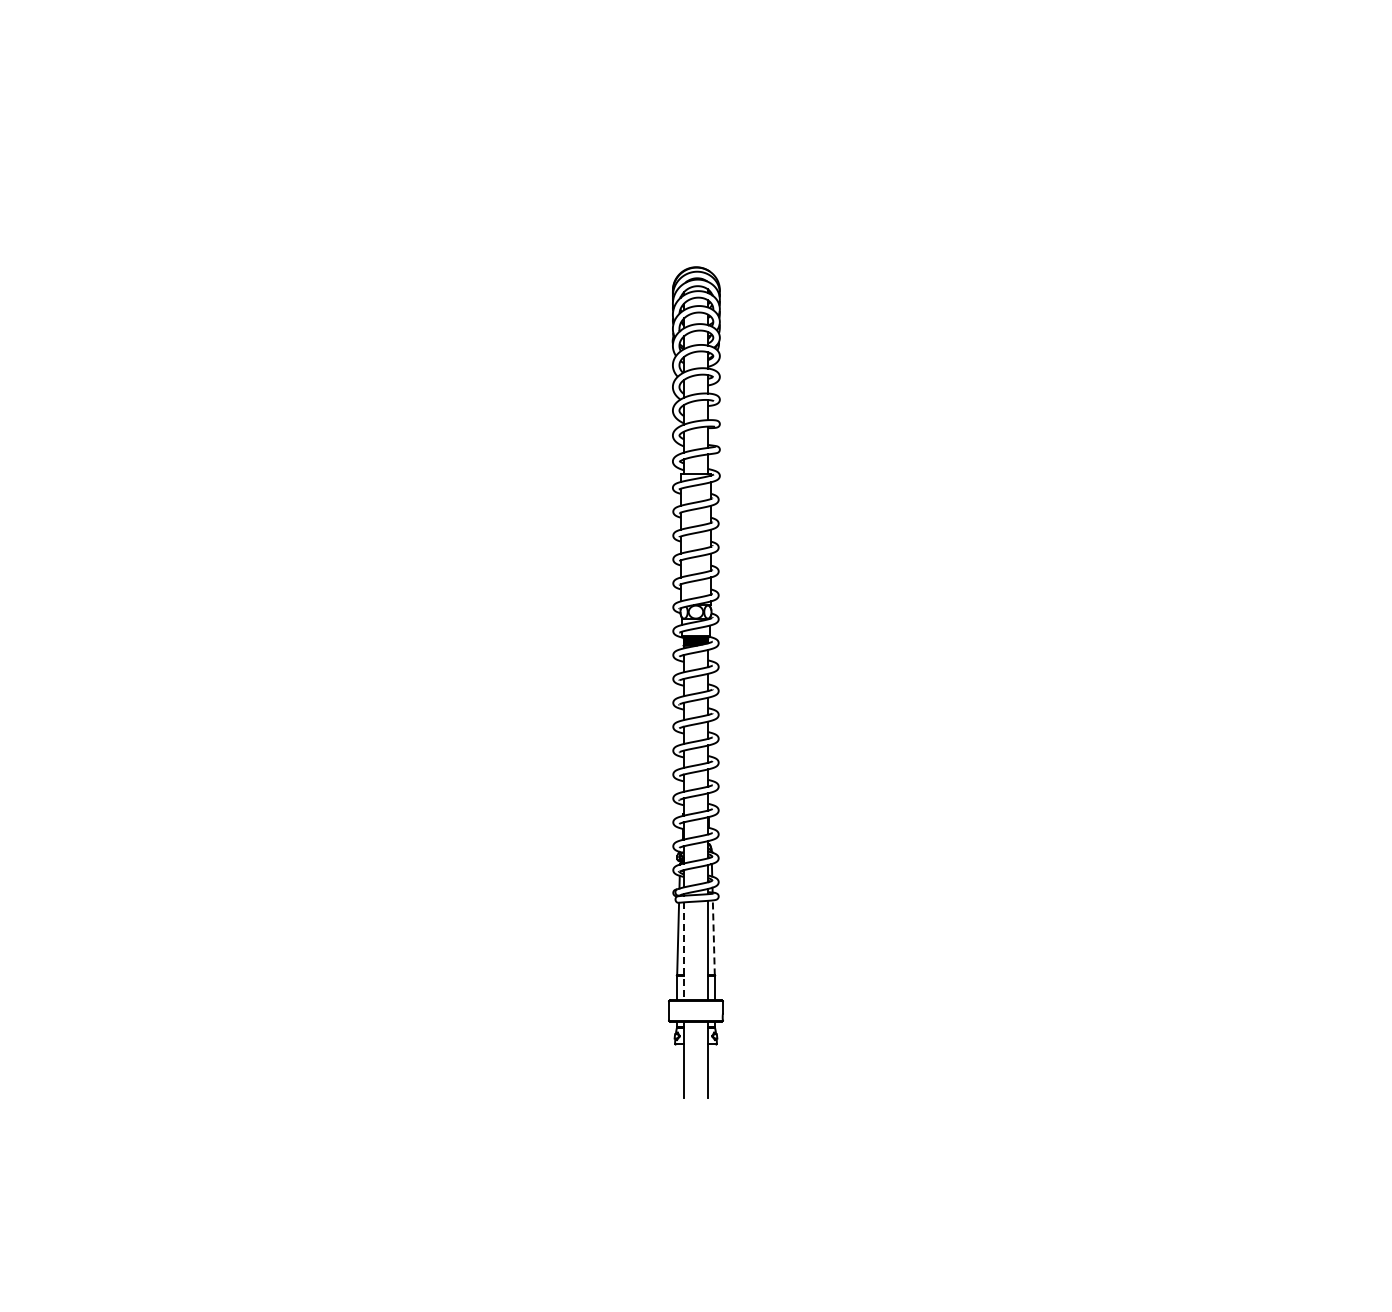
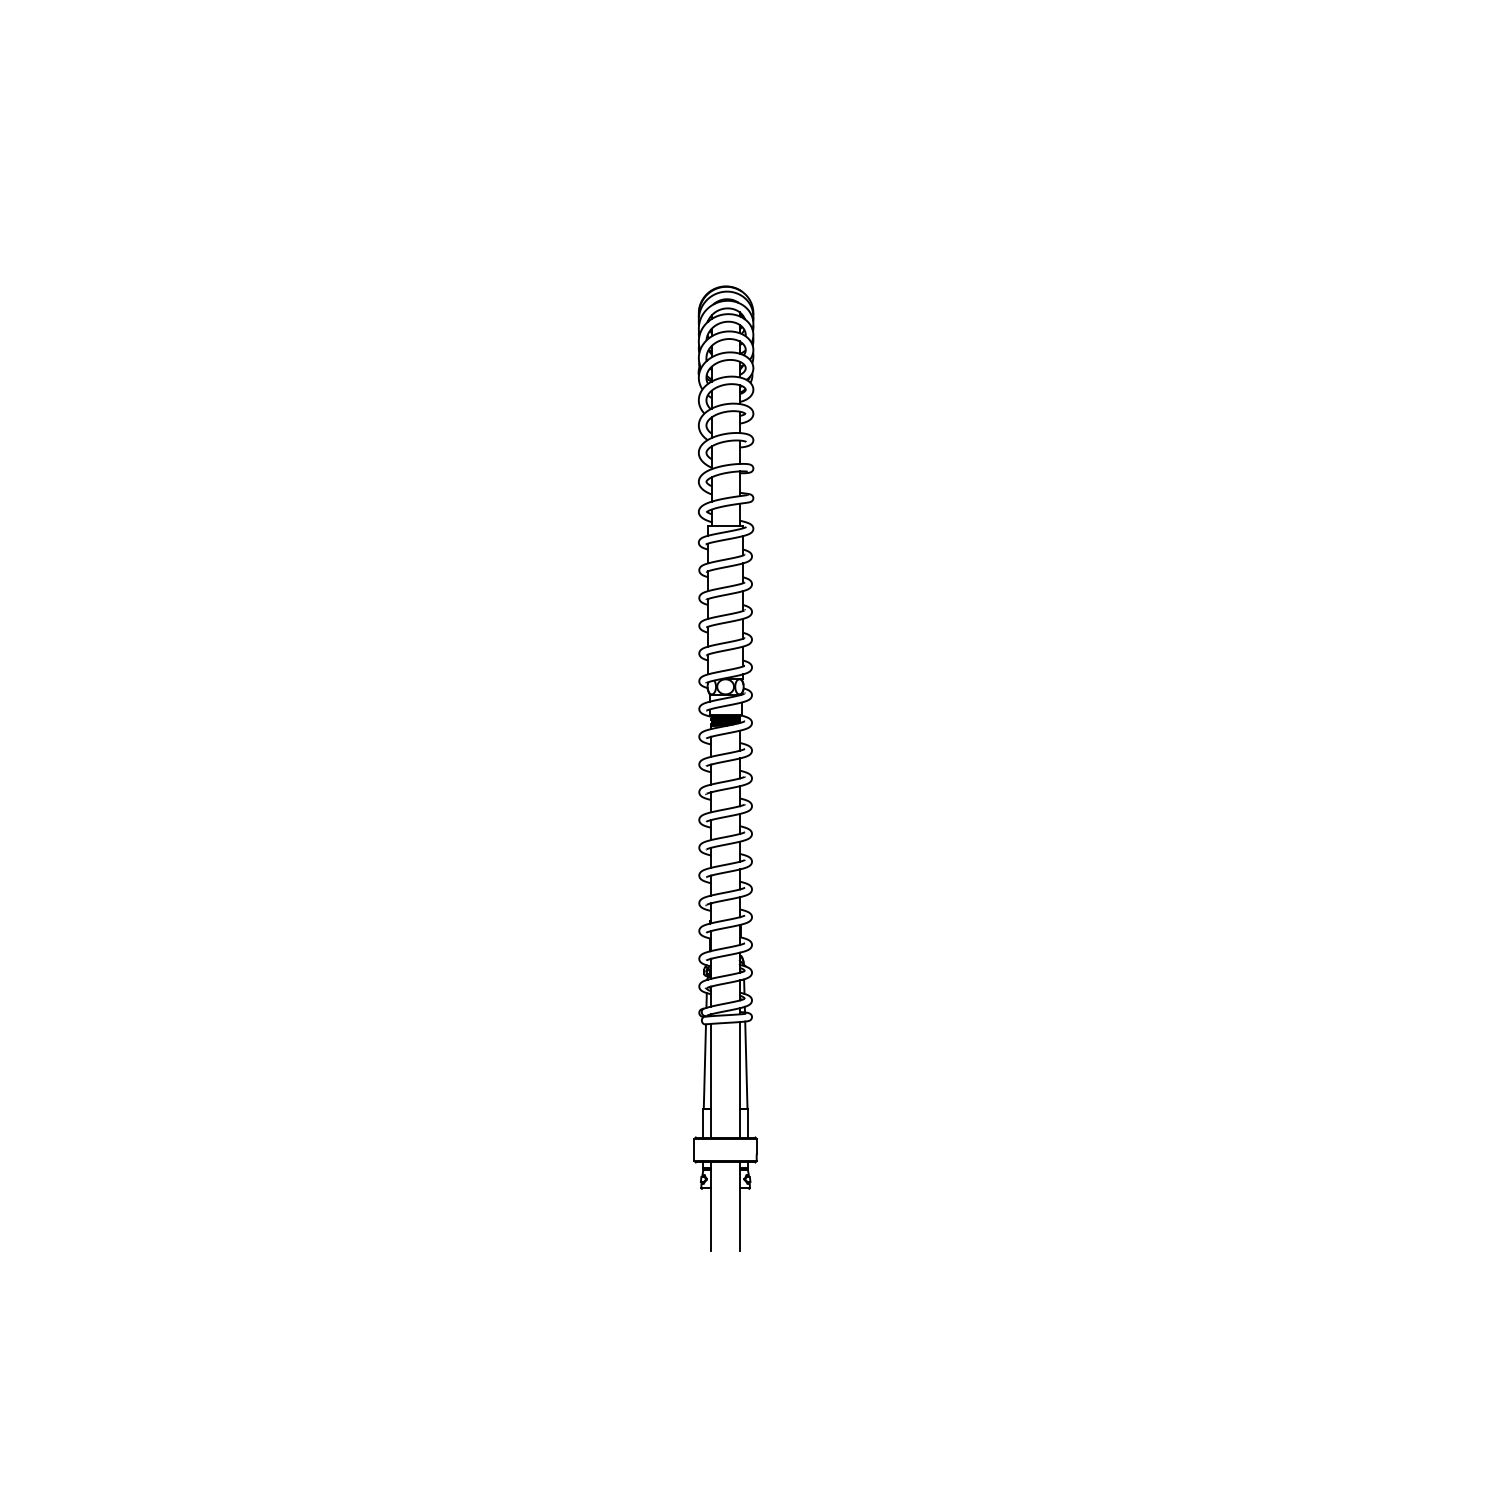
line: (713, 937) -> (745, 1064), dashed -> solid
line: (683, 951) -> (711, 1080), dashed -> solid

